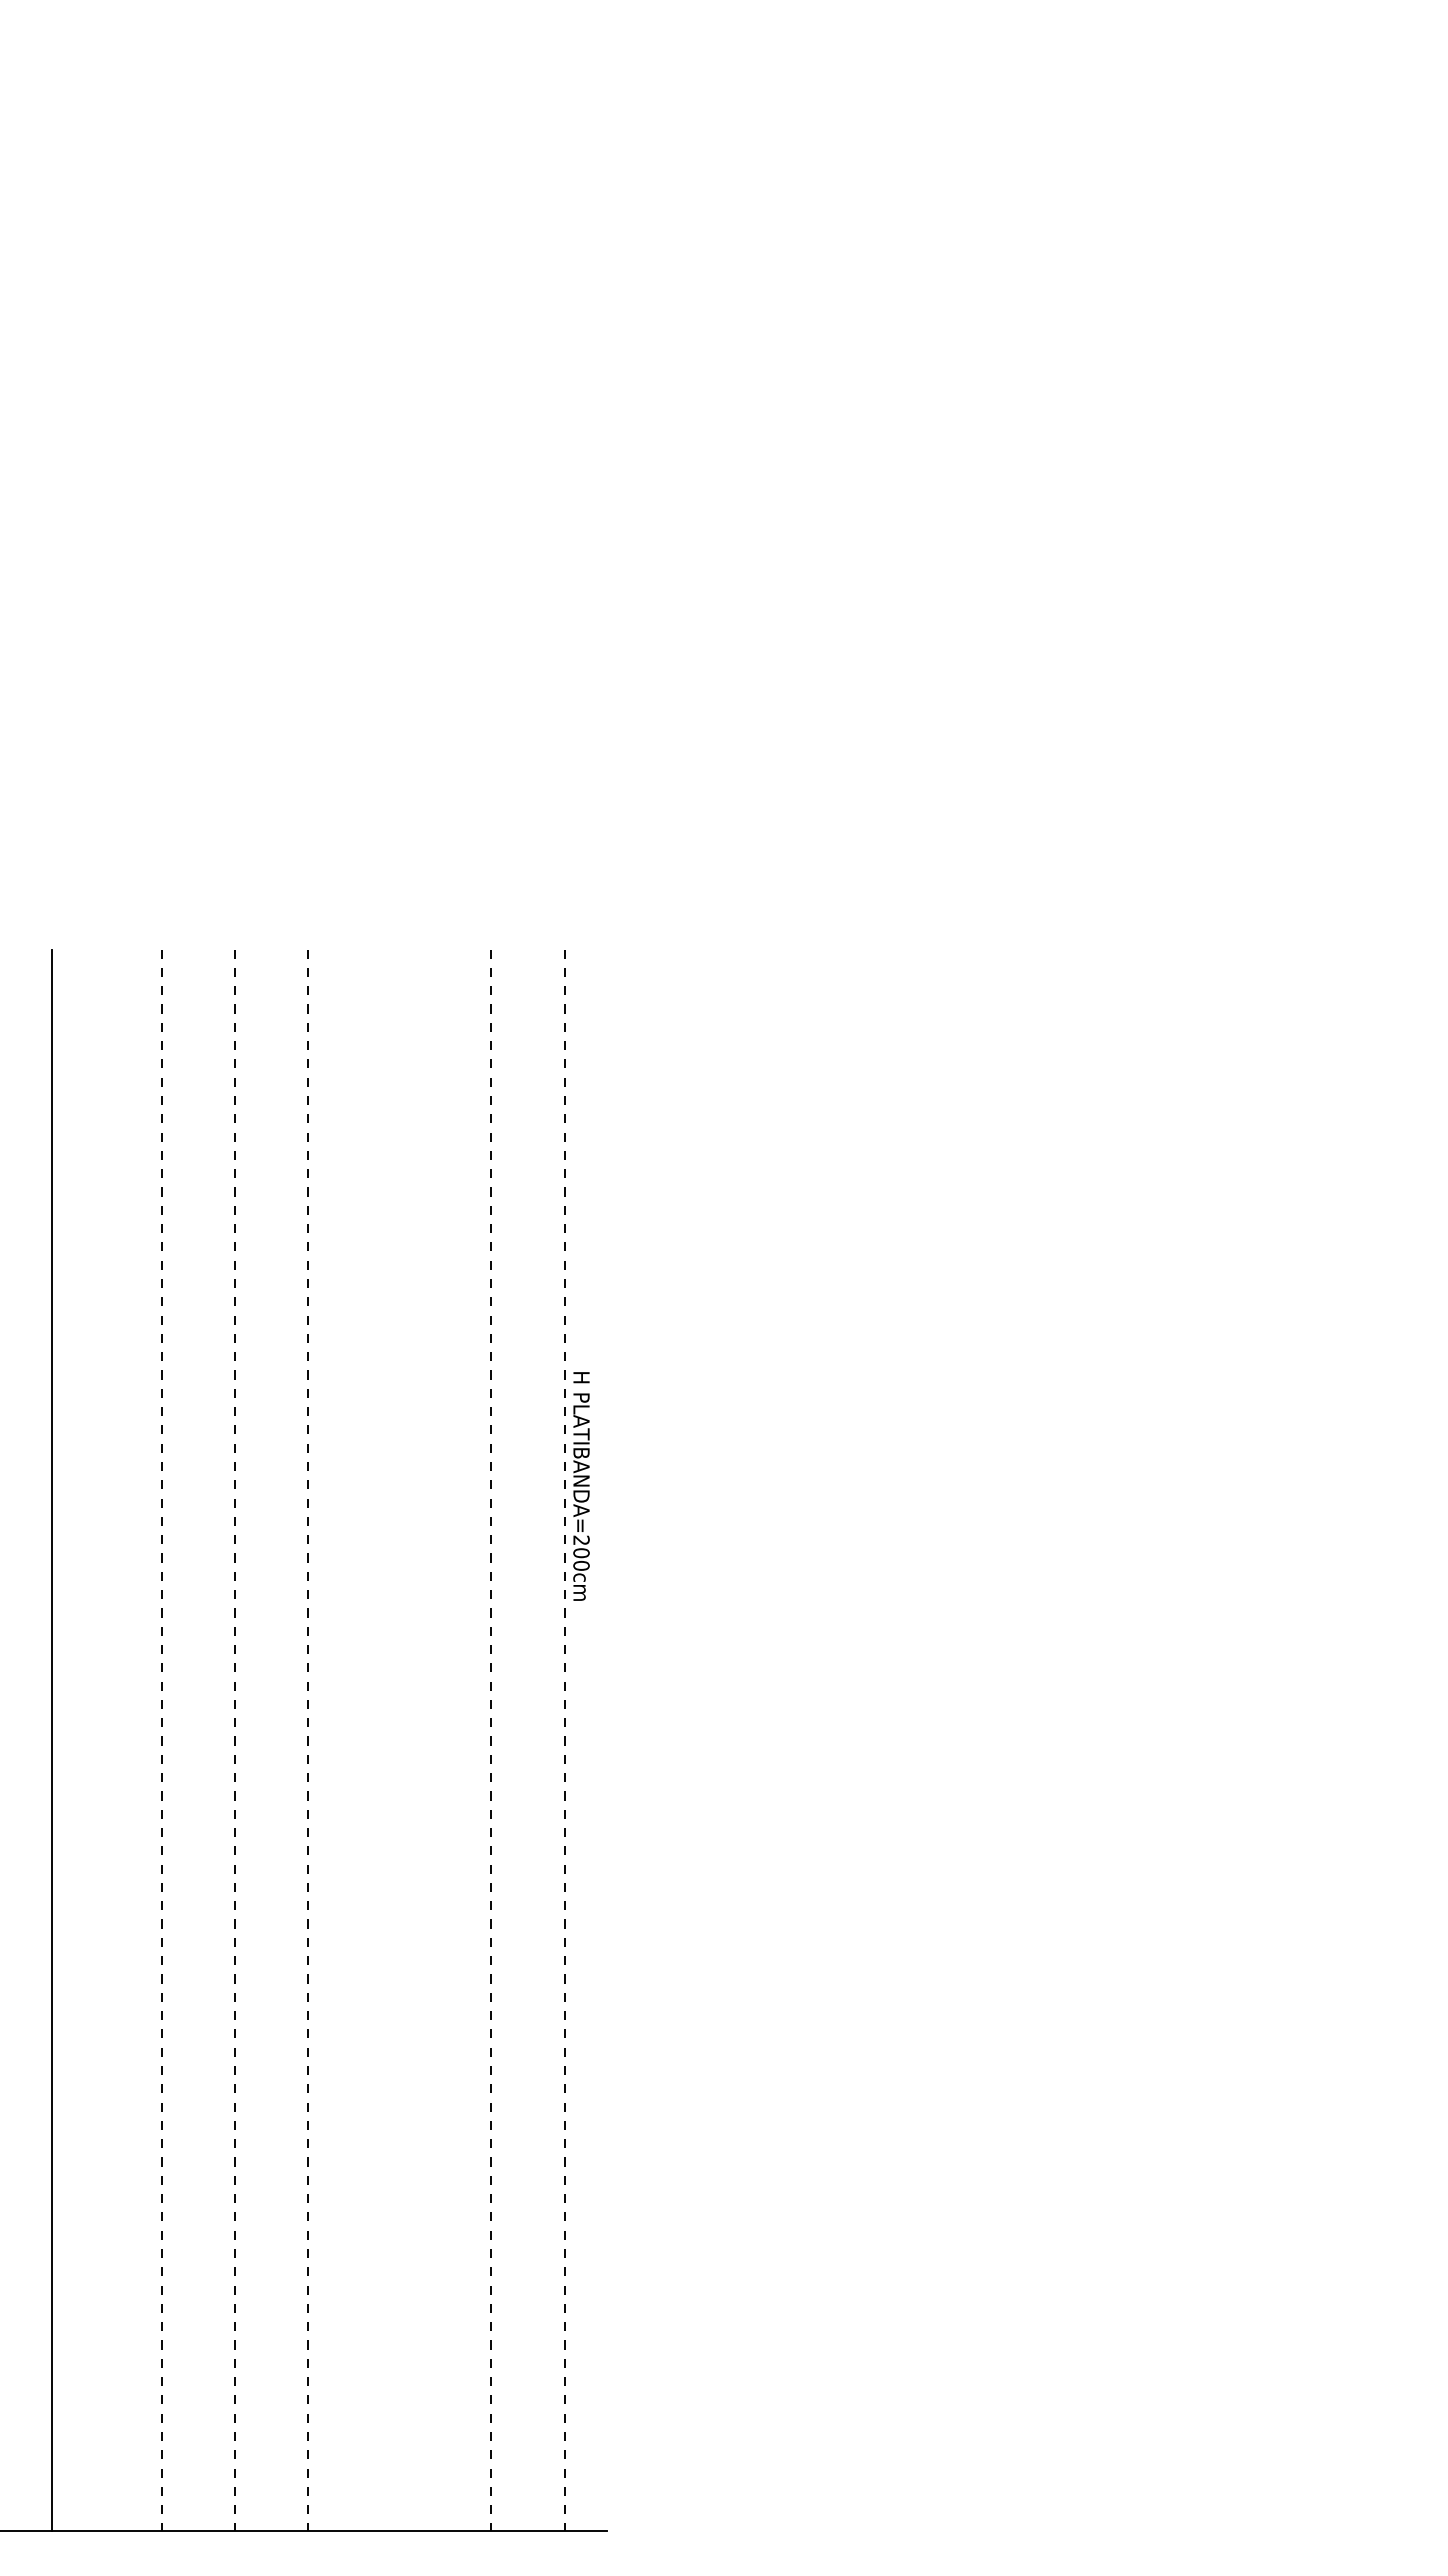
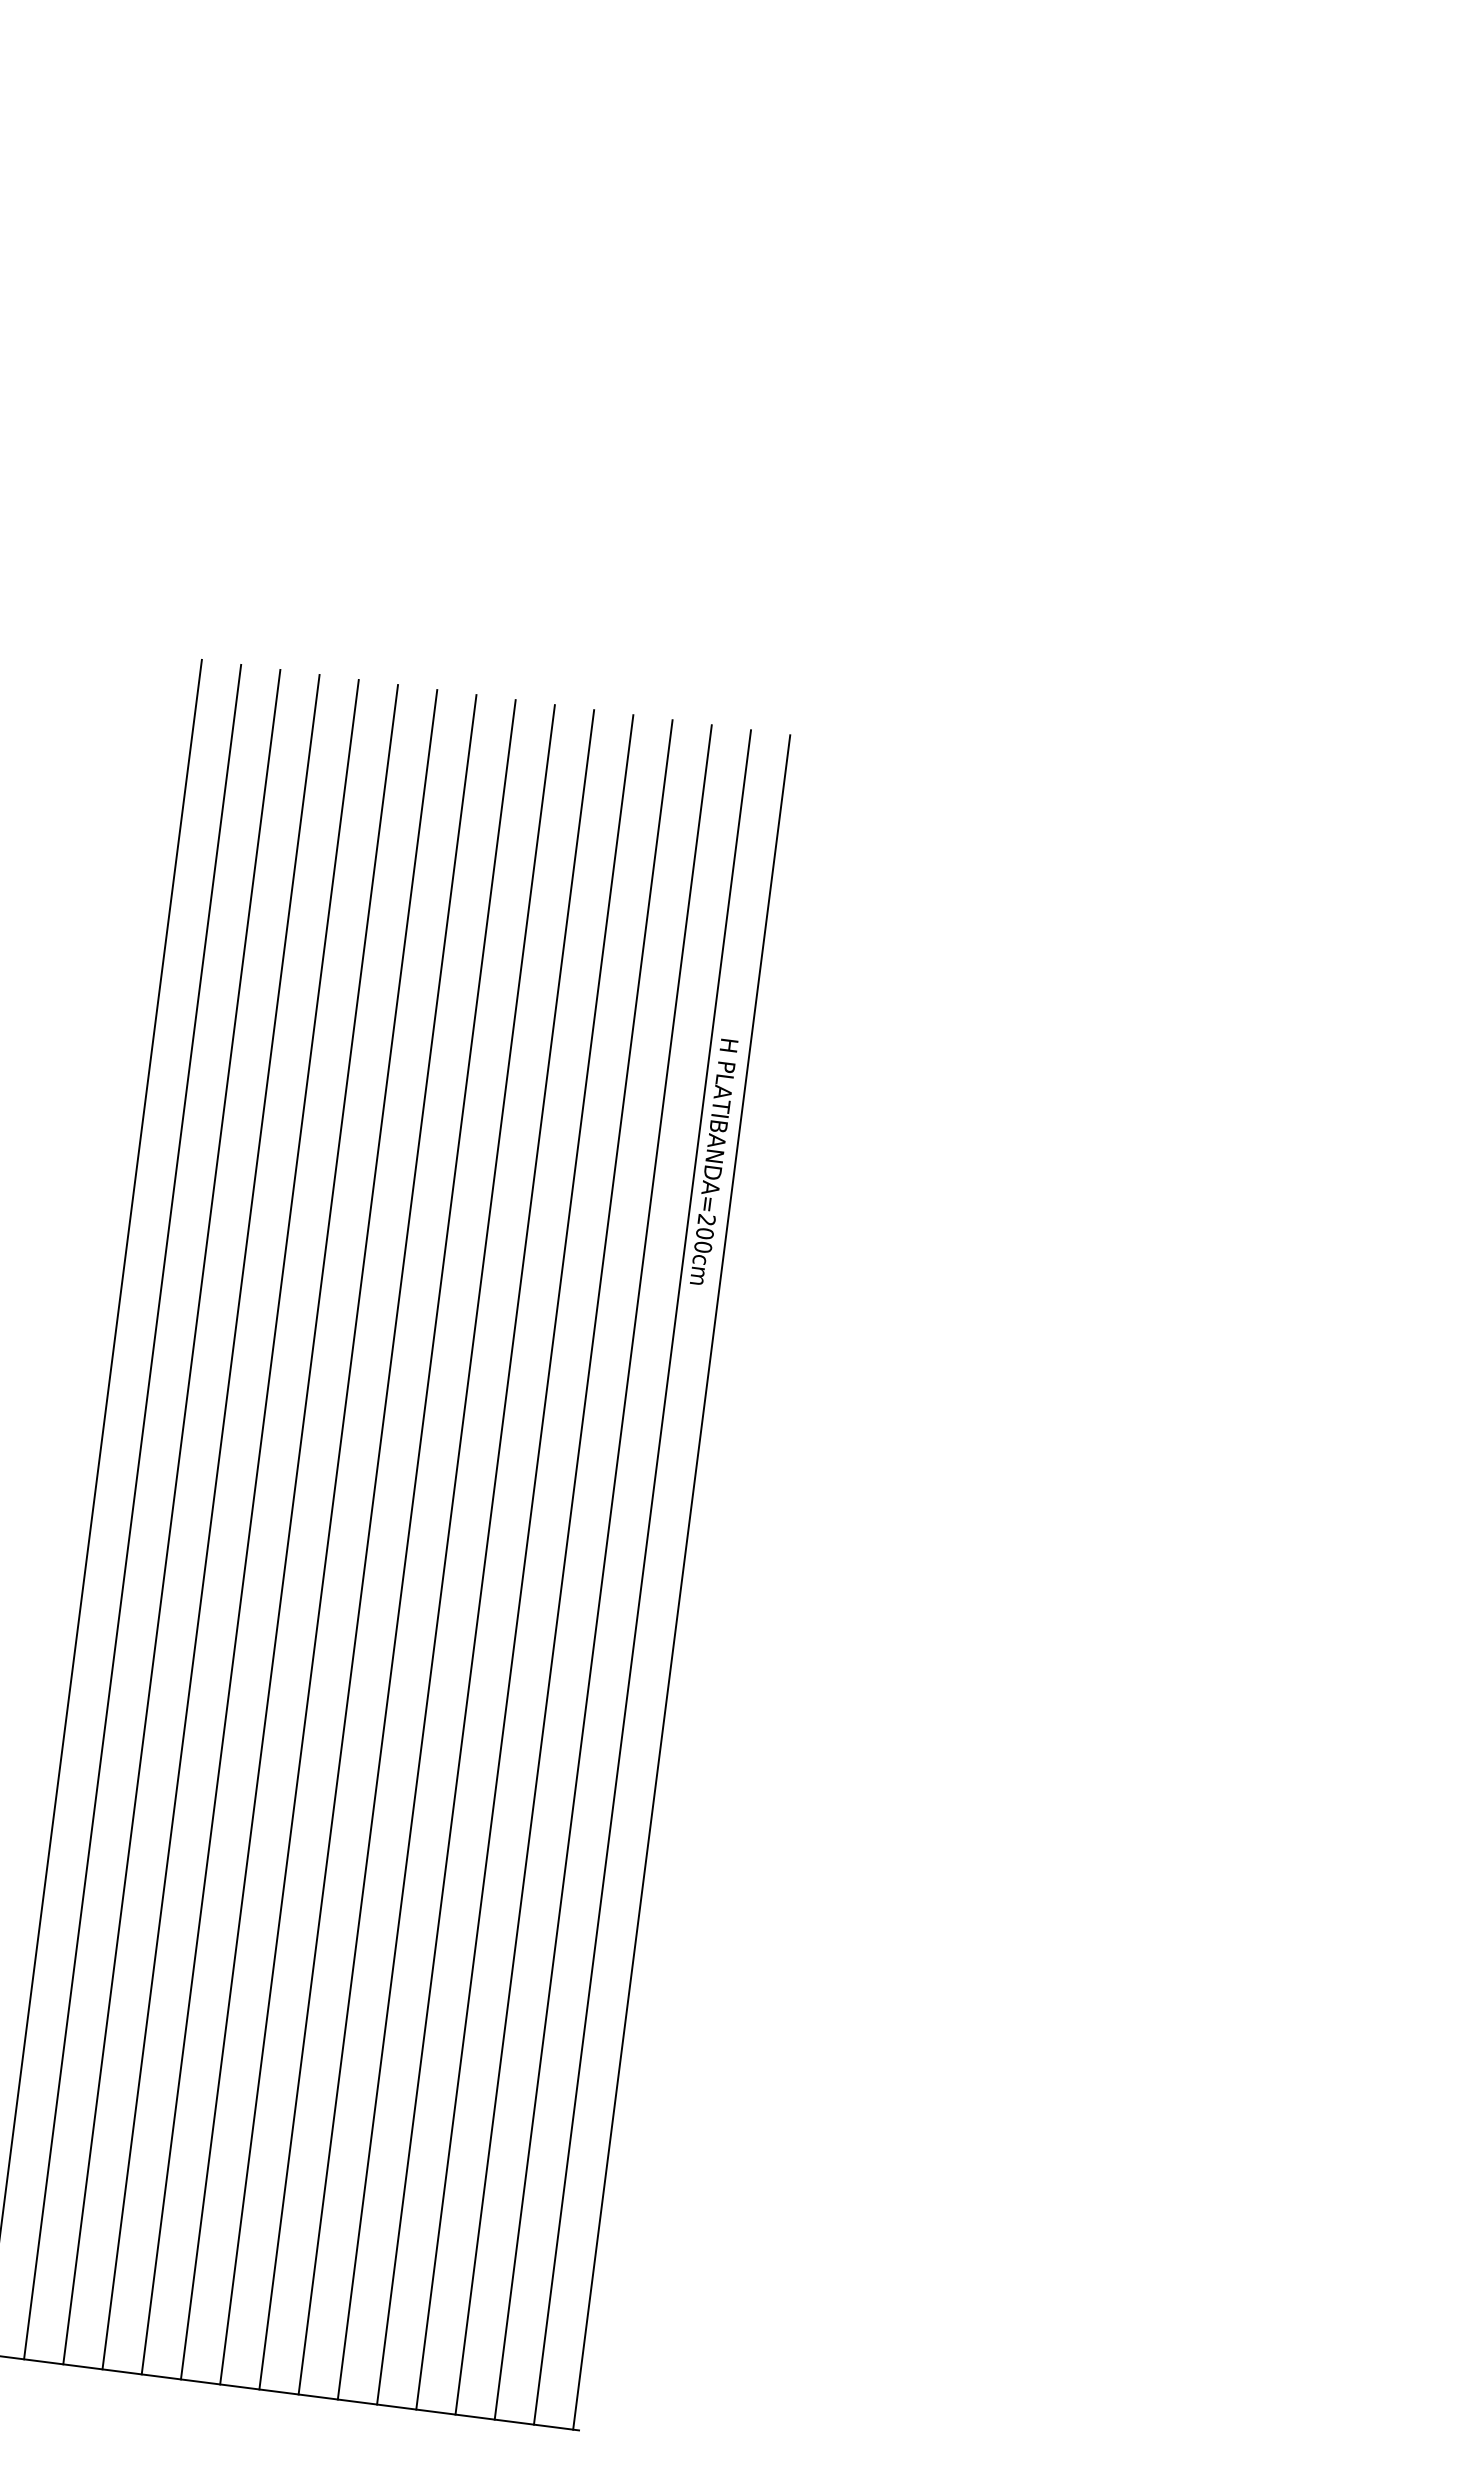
text: (581, 1486) -> (714, 1162), moved
line: (88, 1739) -> (132, 1511), added
line: (125, 1739) -> (172, 1516), added
line: (198, 1739) -> (250, 1526), added
line: (271, 1739) -> (328, 1536), added
line: (344, 1739) -> (406, 1546), added
line: (381, 1739) -> (446, 1551), added
line: (418, 1739) -> (486, 1556), added
line: (454, 1739) -> (524, 1561), added
line: (527, 1739) -> (602, 1571), added
line: (601, 1739) -> (682, 1581), added
line: (161, 1740) -> (210, 1522), dashed -> solid
line: (235, 1740) -> (289, 1532), dashed -> solid
line: (308, 1740) -> (368, 1542), dashed -> solid
line: (491, 1740) -> (564, 1567), dashed -> solid
line: (564, 1740) -> (642, 1577), dashed -> solid

